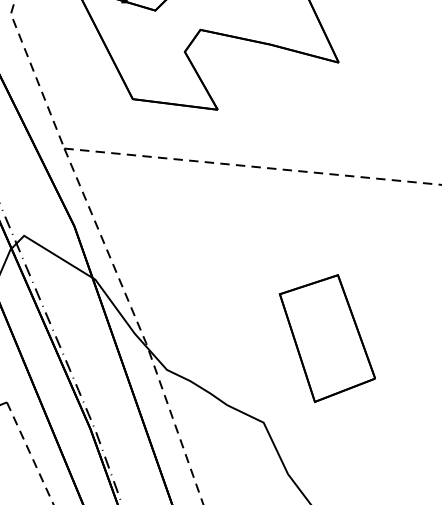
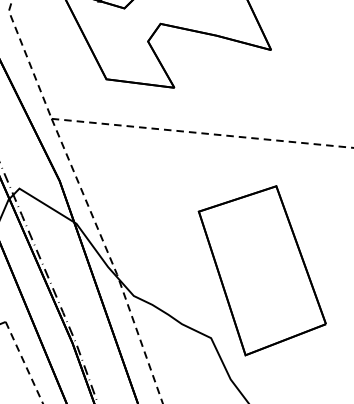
part: (326, 338) -> (261, 270), size x1.67

